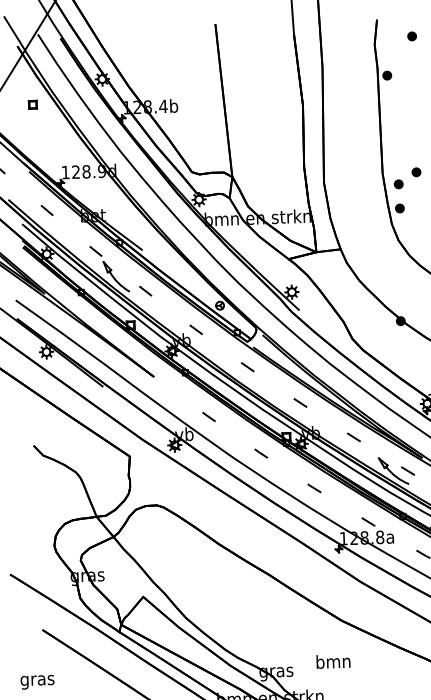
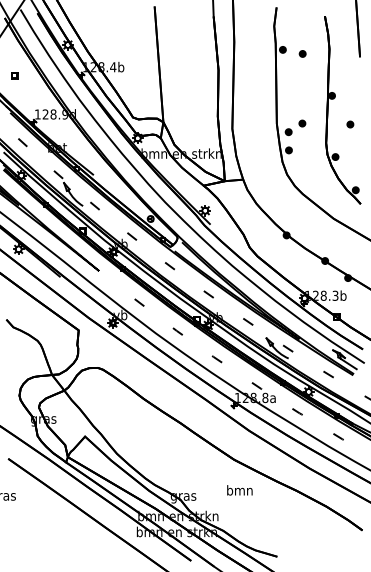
part: (411, 35) -> (302, 53), moved
part: (32, 104) -> (14, 75), moved
text: (332, 661) -> (239, 490), moved

